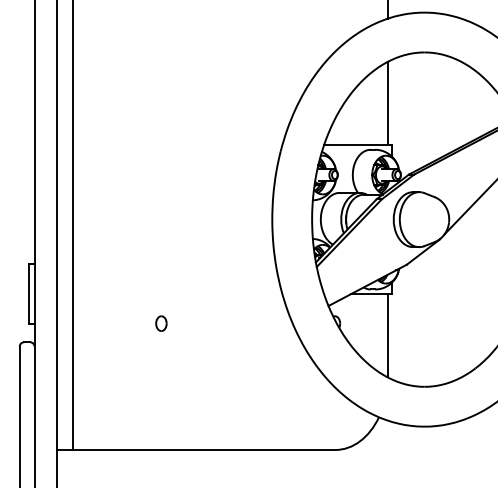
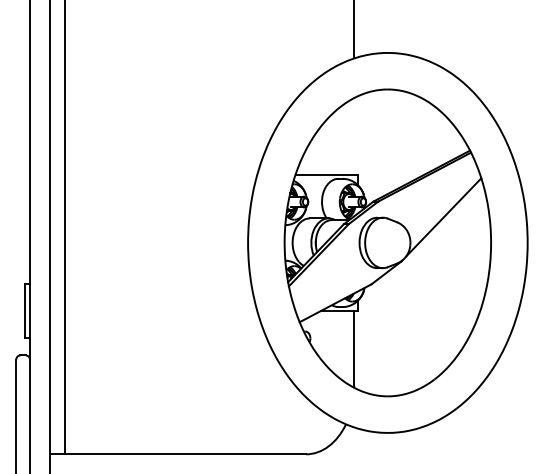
line: (388, 103) -> (354, 136), removed
part: (160, 323) -> (145, 338), removed

